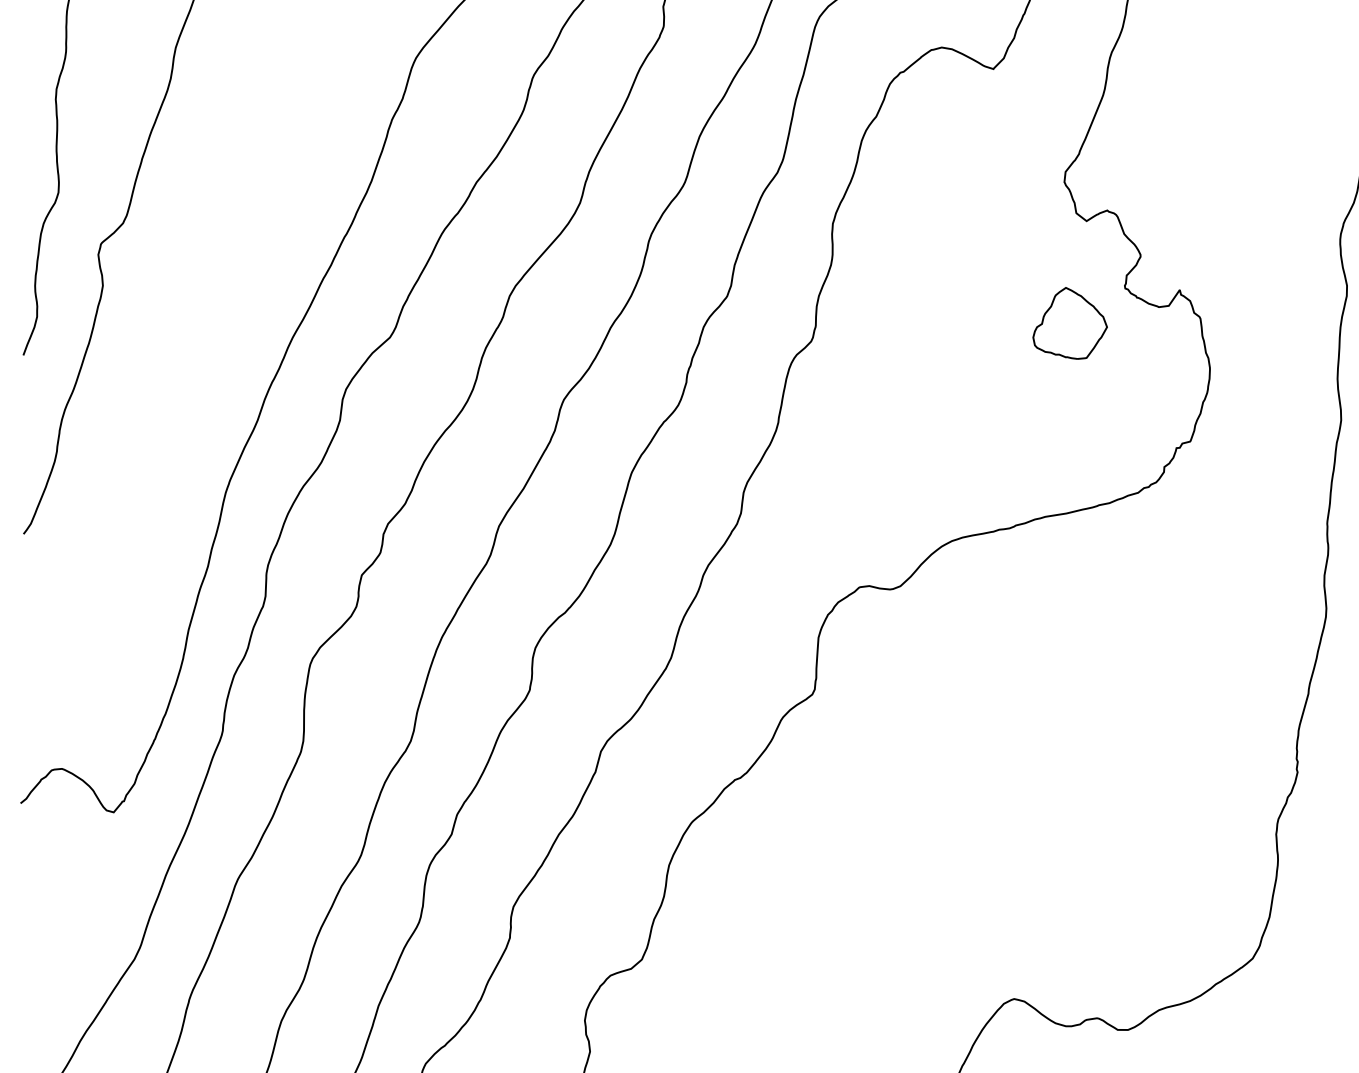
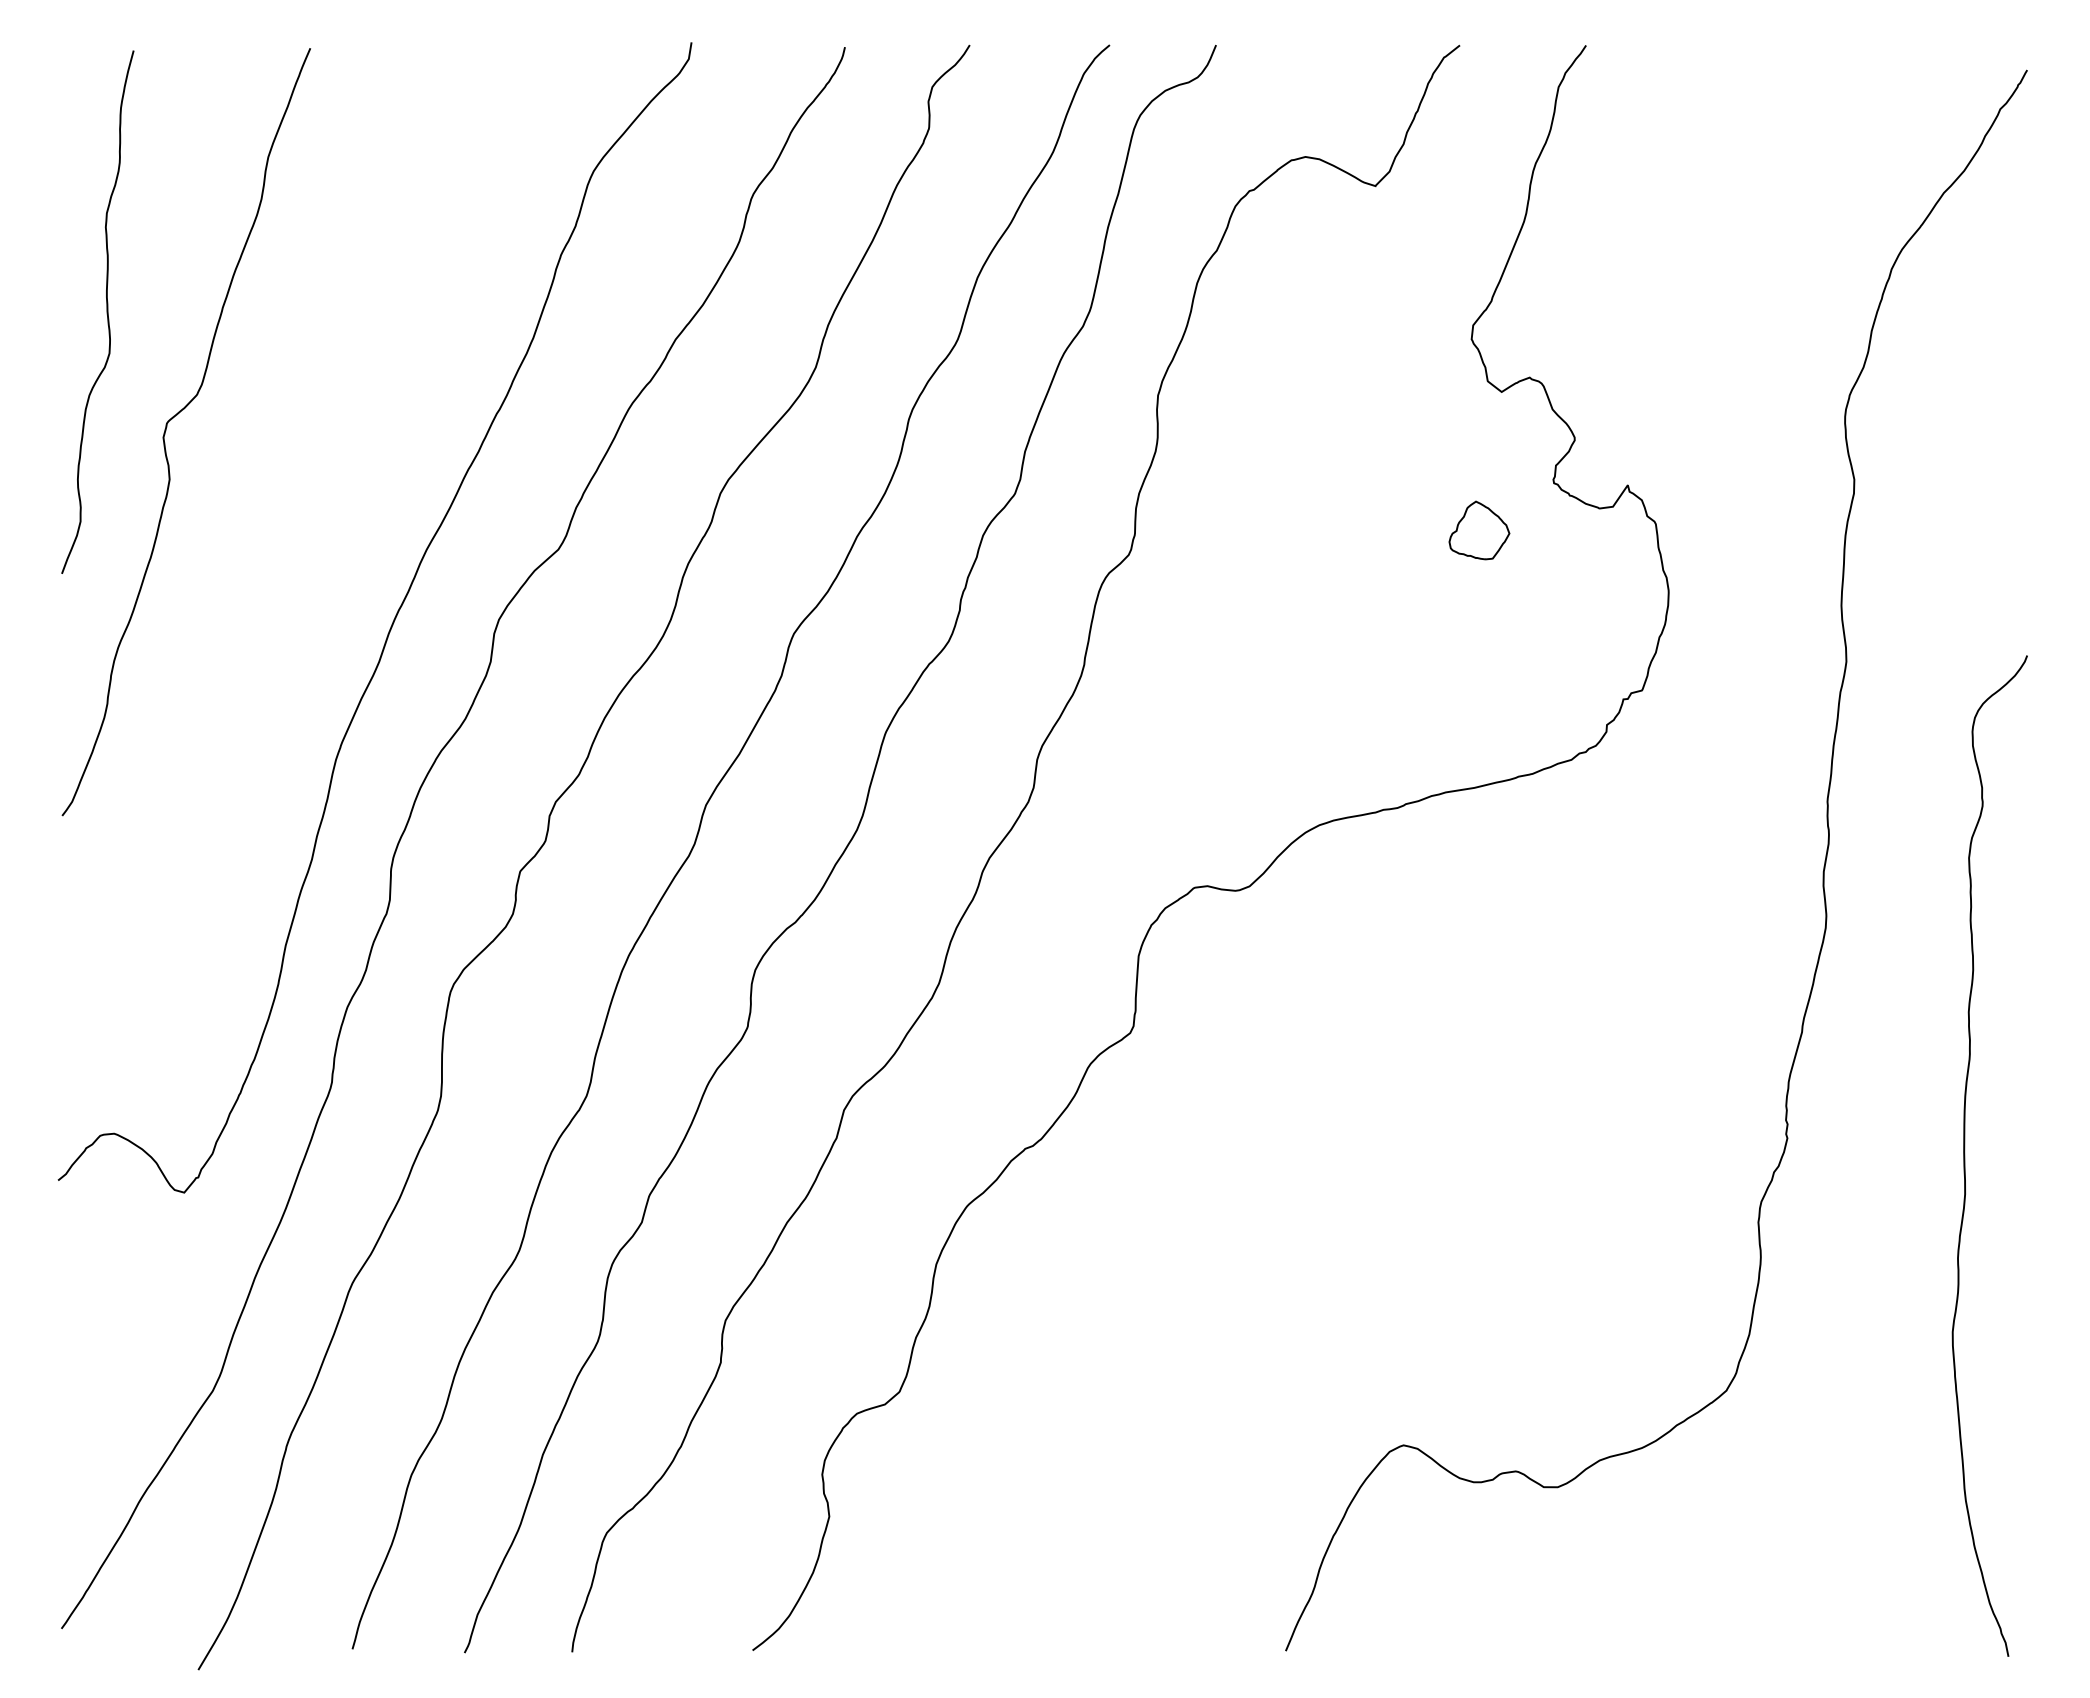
part: (1070, 323) -> (1479, 530), size x0.6

